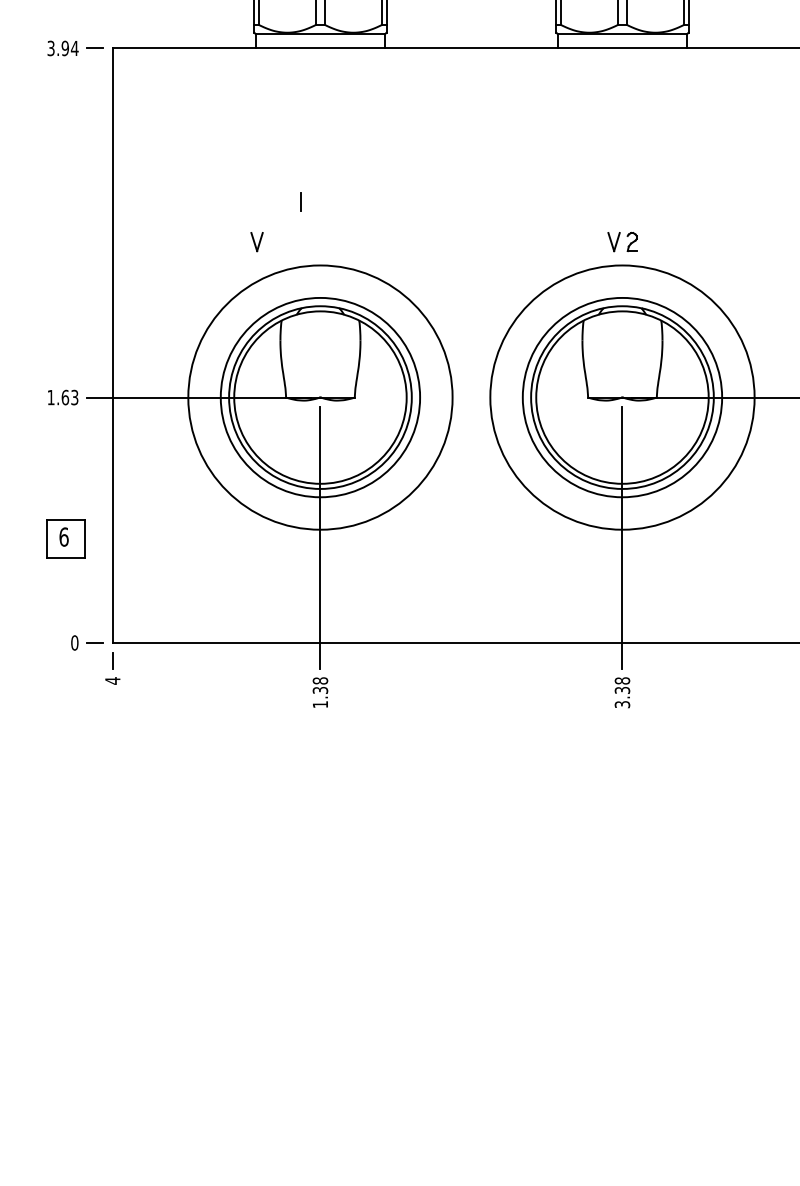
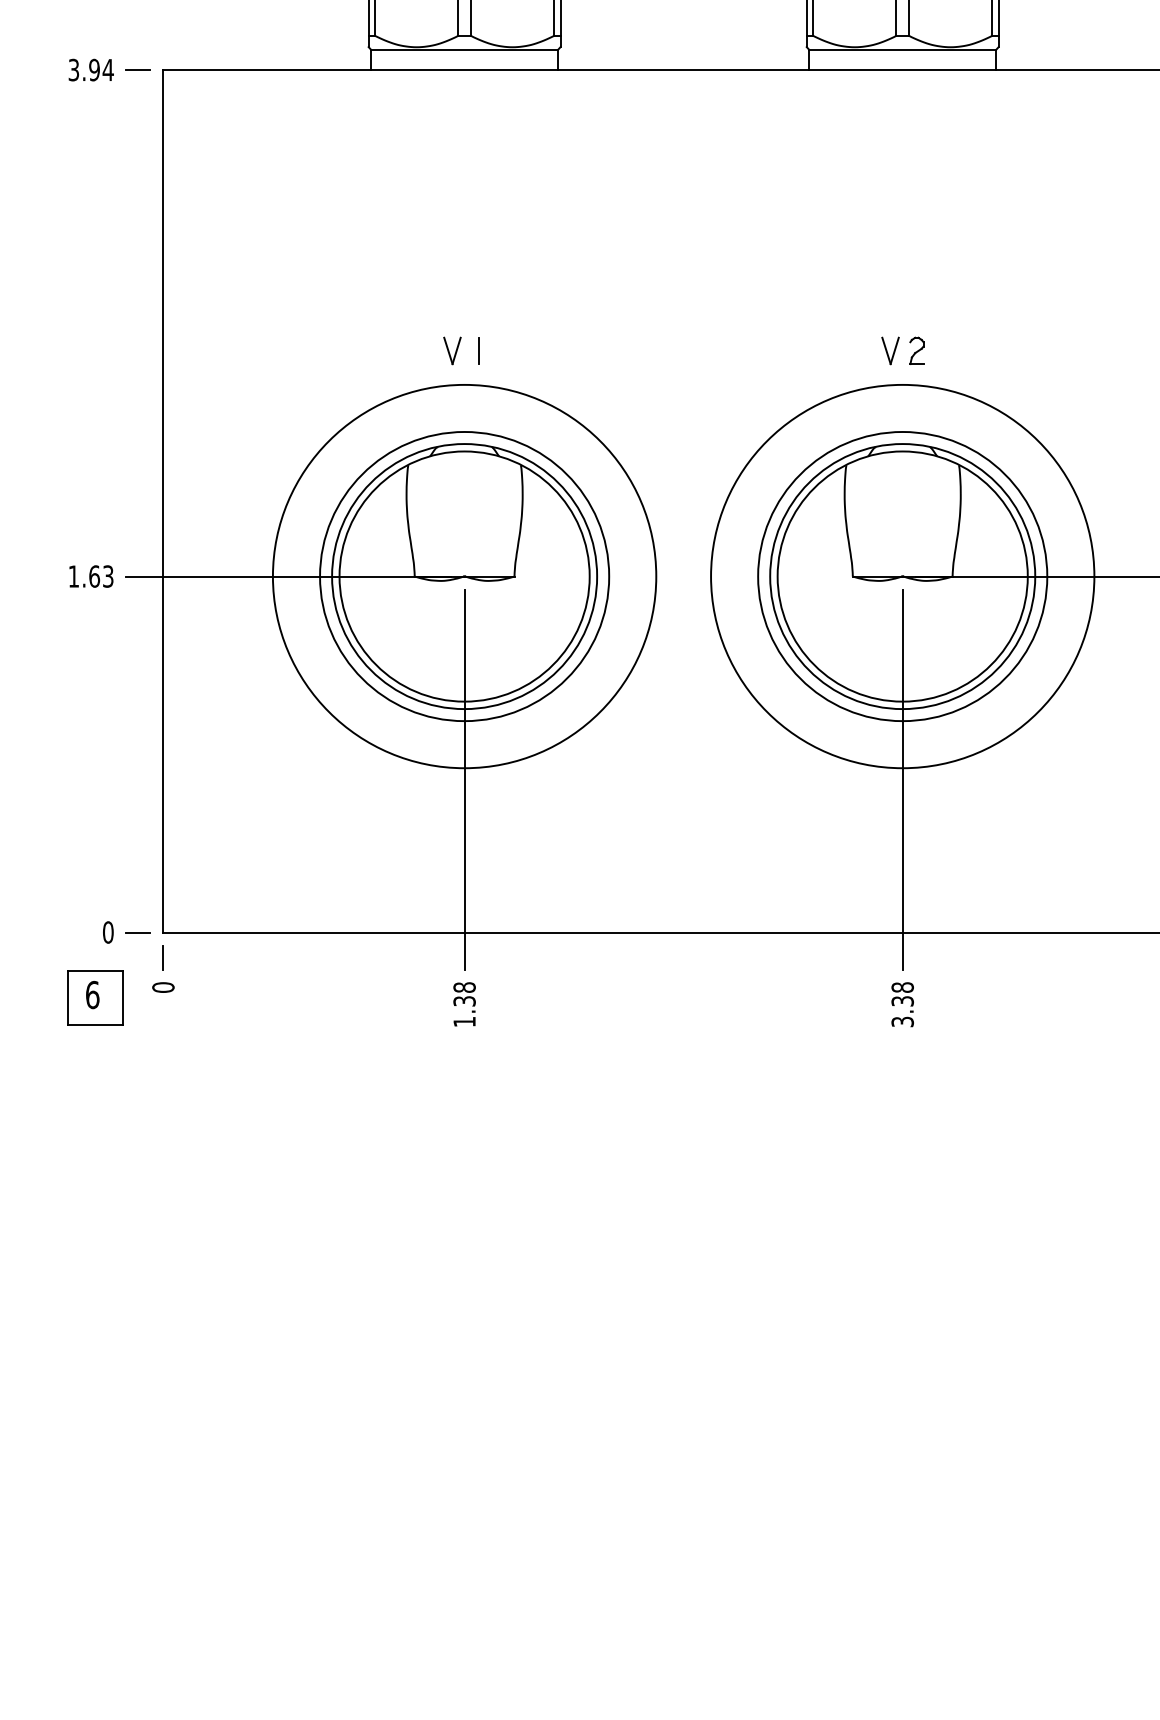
line: (300, 201) -> (477, 350), moved
part: (256, 242) -> (451, 351), moved
part: (65, 538) -> (94, 997), moved
text: (112, 680) -> (162, 986), 4 -> 0

